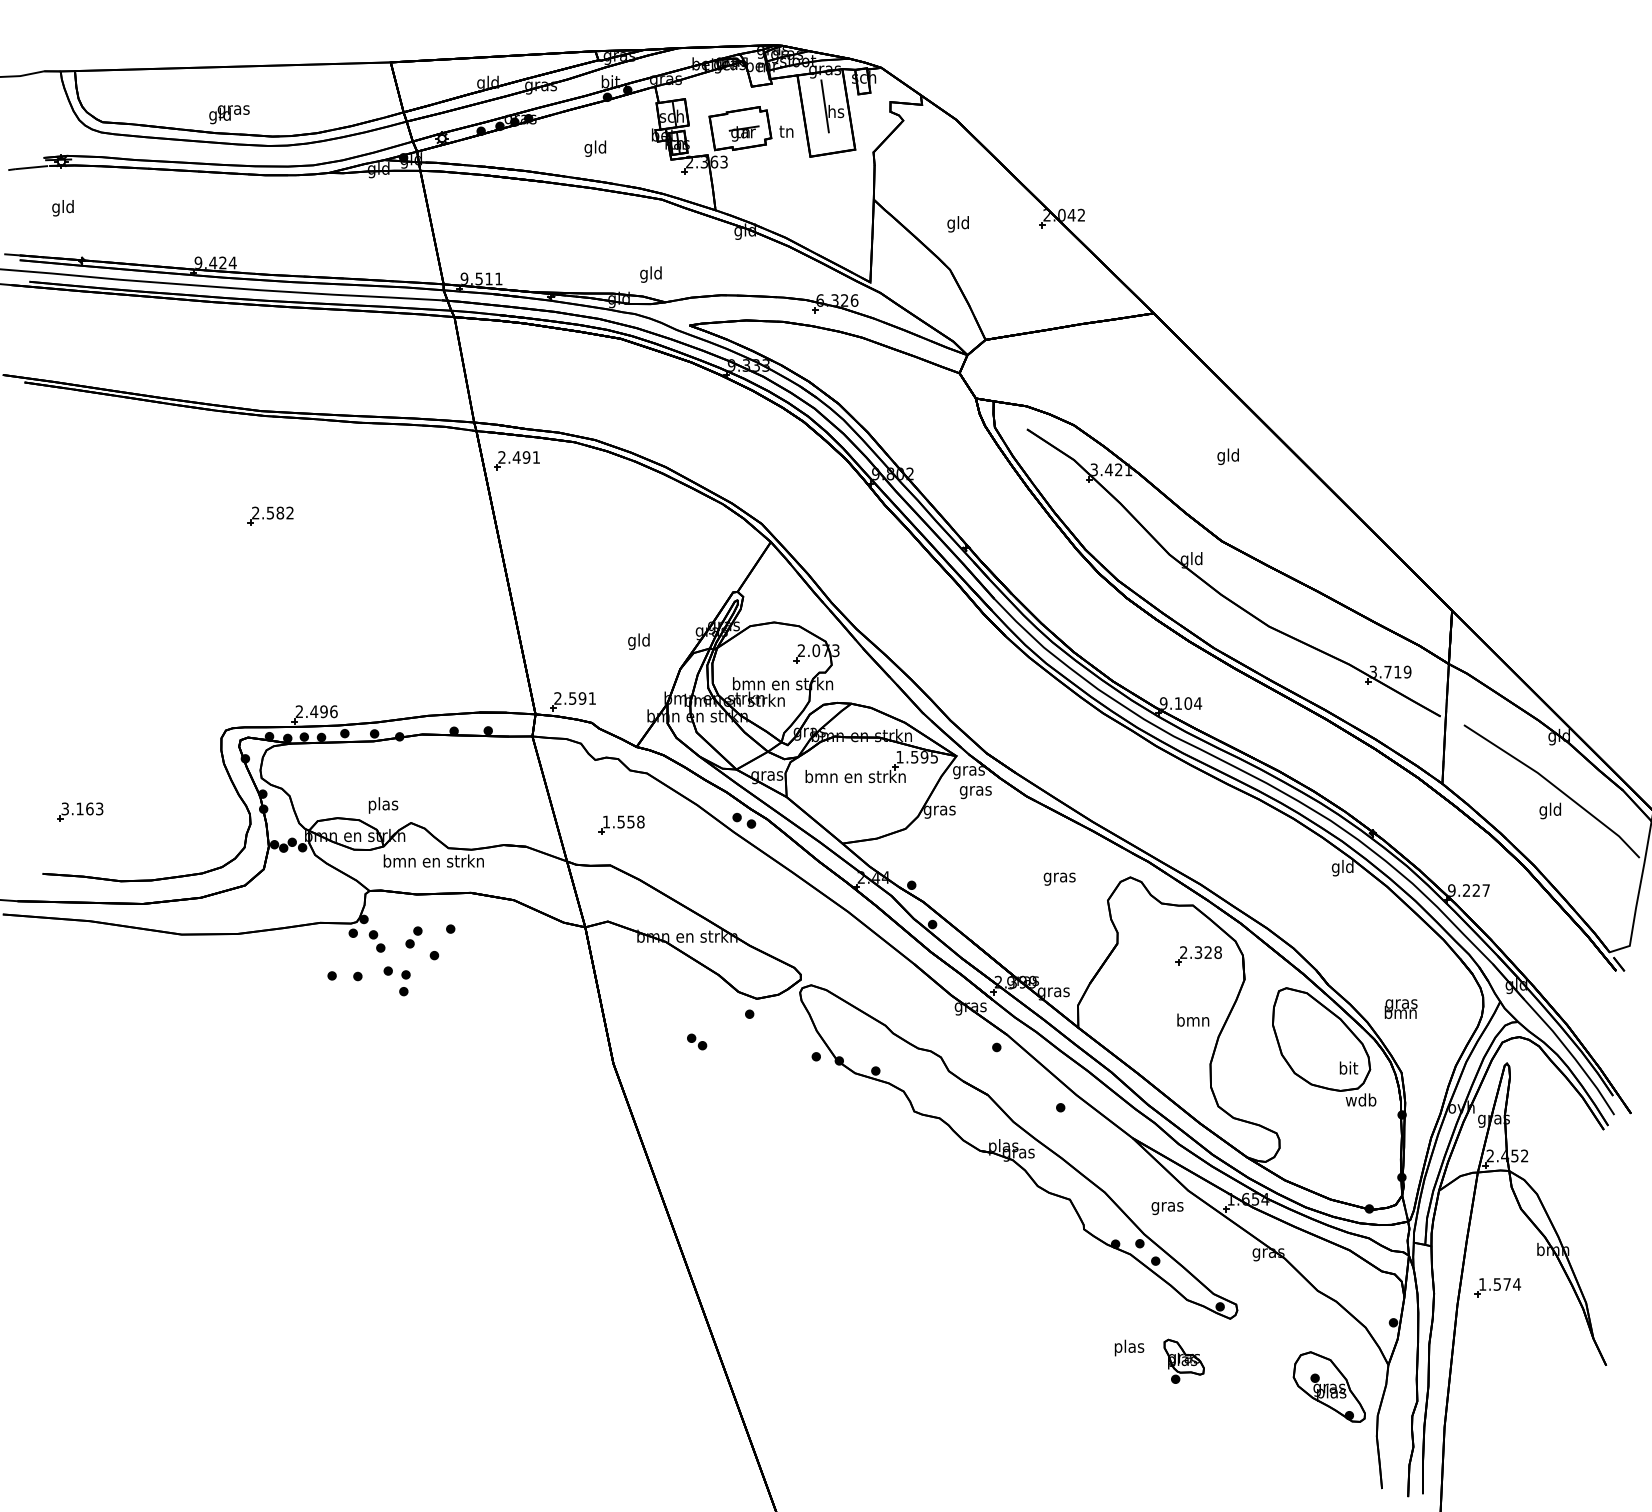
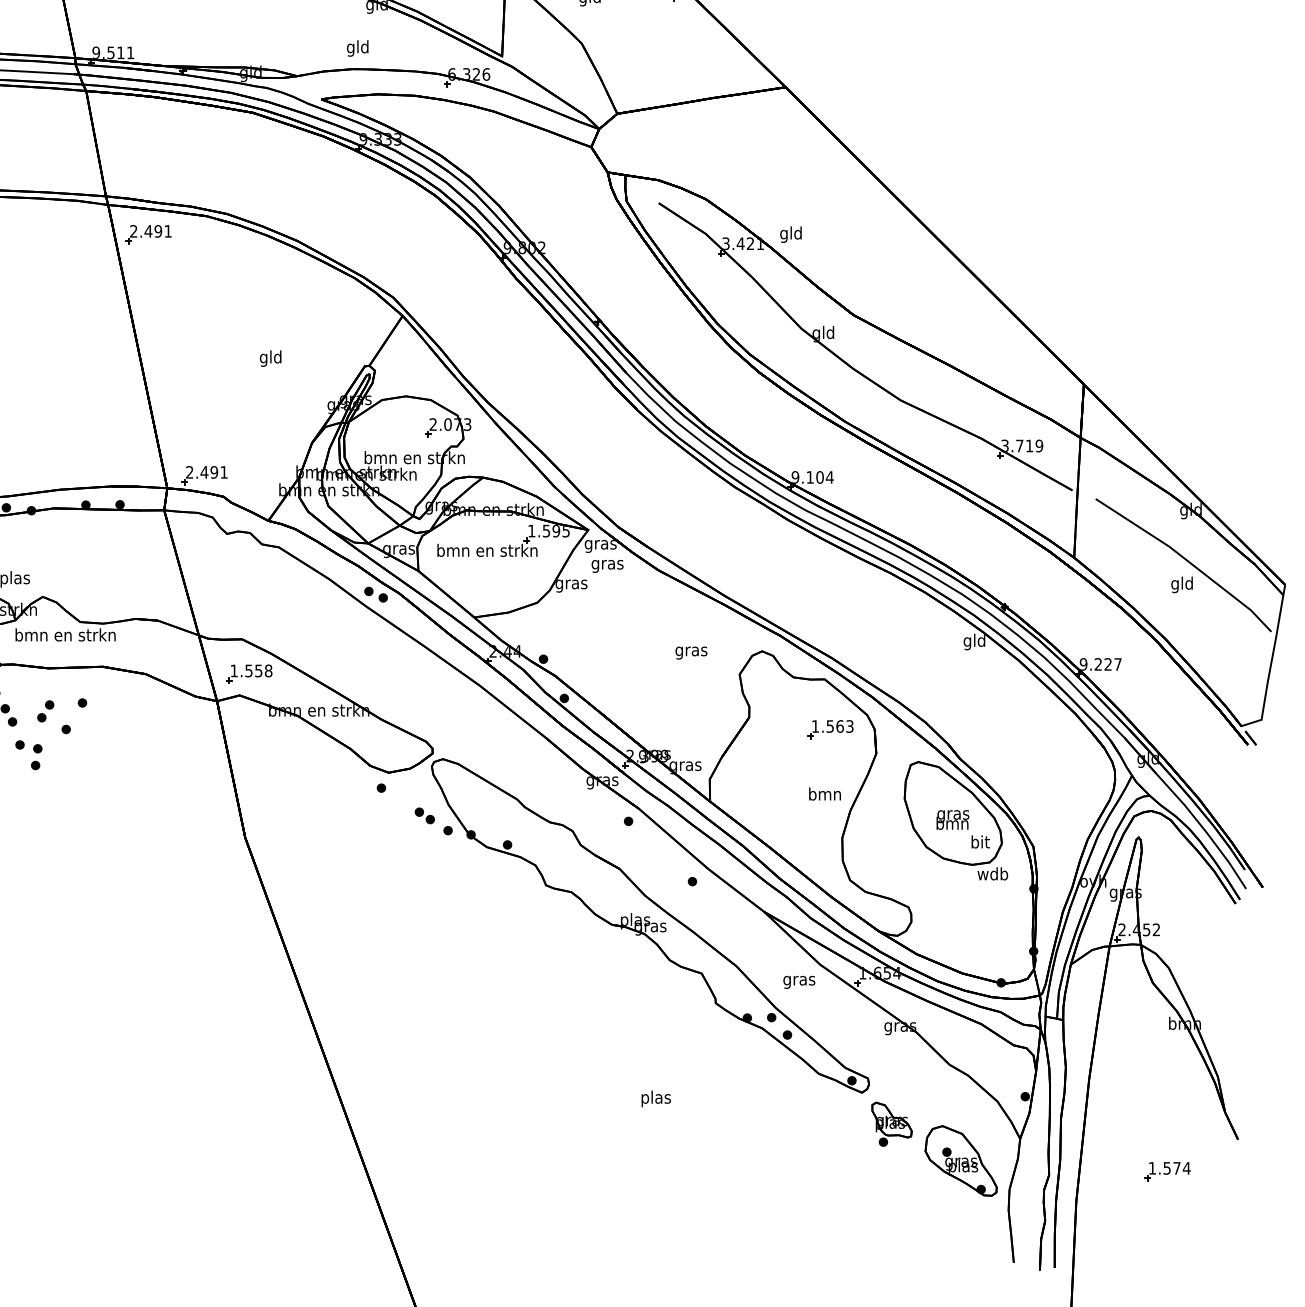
text: (650, 274) -> (357, 48), moved
text: (1227, 456) -> (790, 234), moved
text: (638, 641) -> (270, 358), moved
text: (572, 698) -> (204, 472), 2.591 -> 2.491
part: (621, 824) -> (249, 673), moved
text: (1200, 952) -> (832, 726), 2.328 -> 1.563
text: (1400, 1008) -> (952, 819), moved
part: (697, 1041) -> (425, 815), moved
part: (1497, 1287) -> (1167, 1171), moved
text: (1129, 1347) -> (656, 1098), moved
part: (1183, 1360) -> (891, 1123), moved

